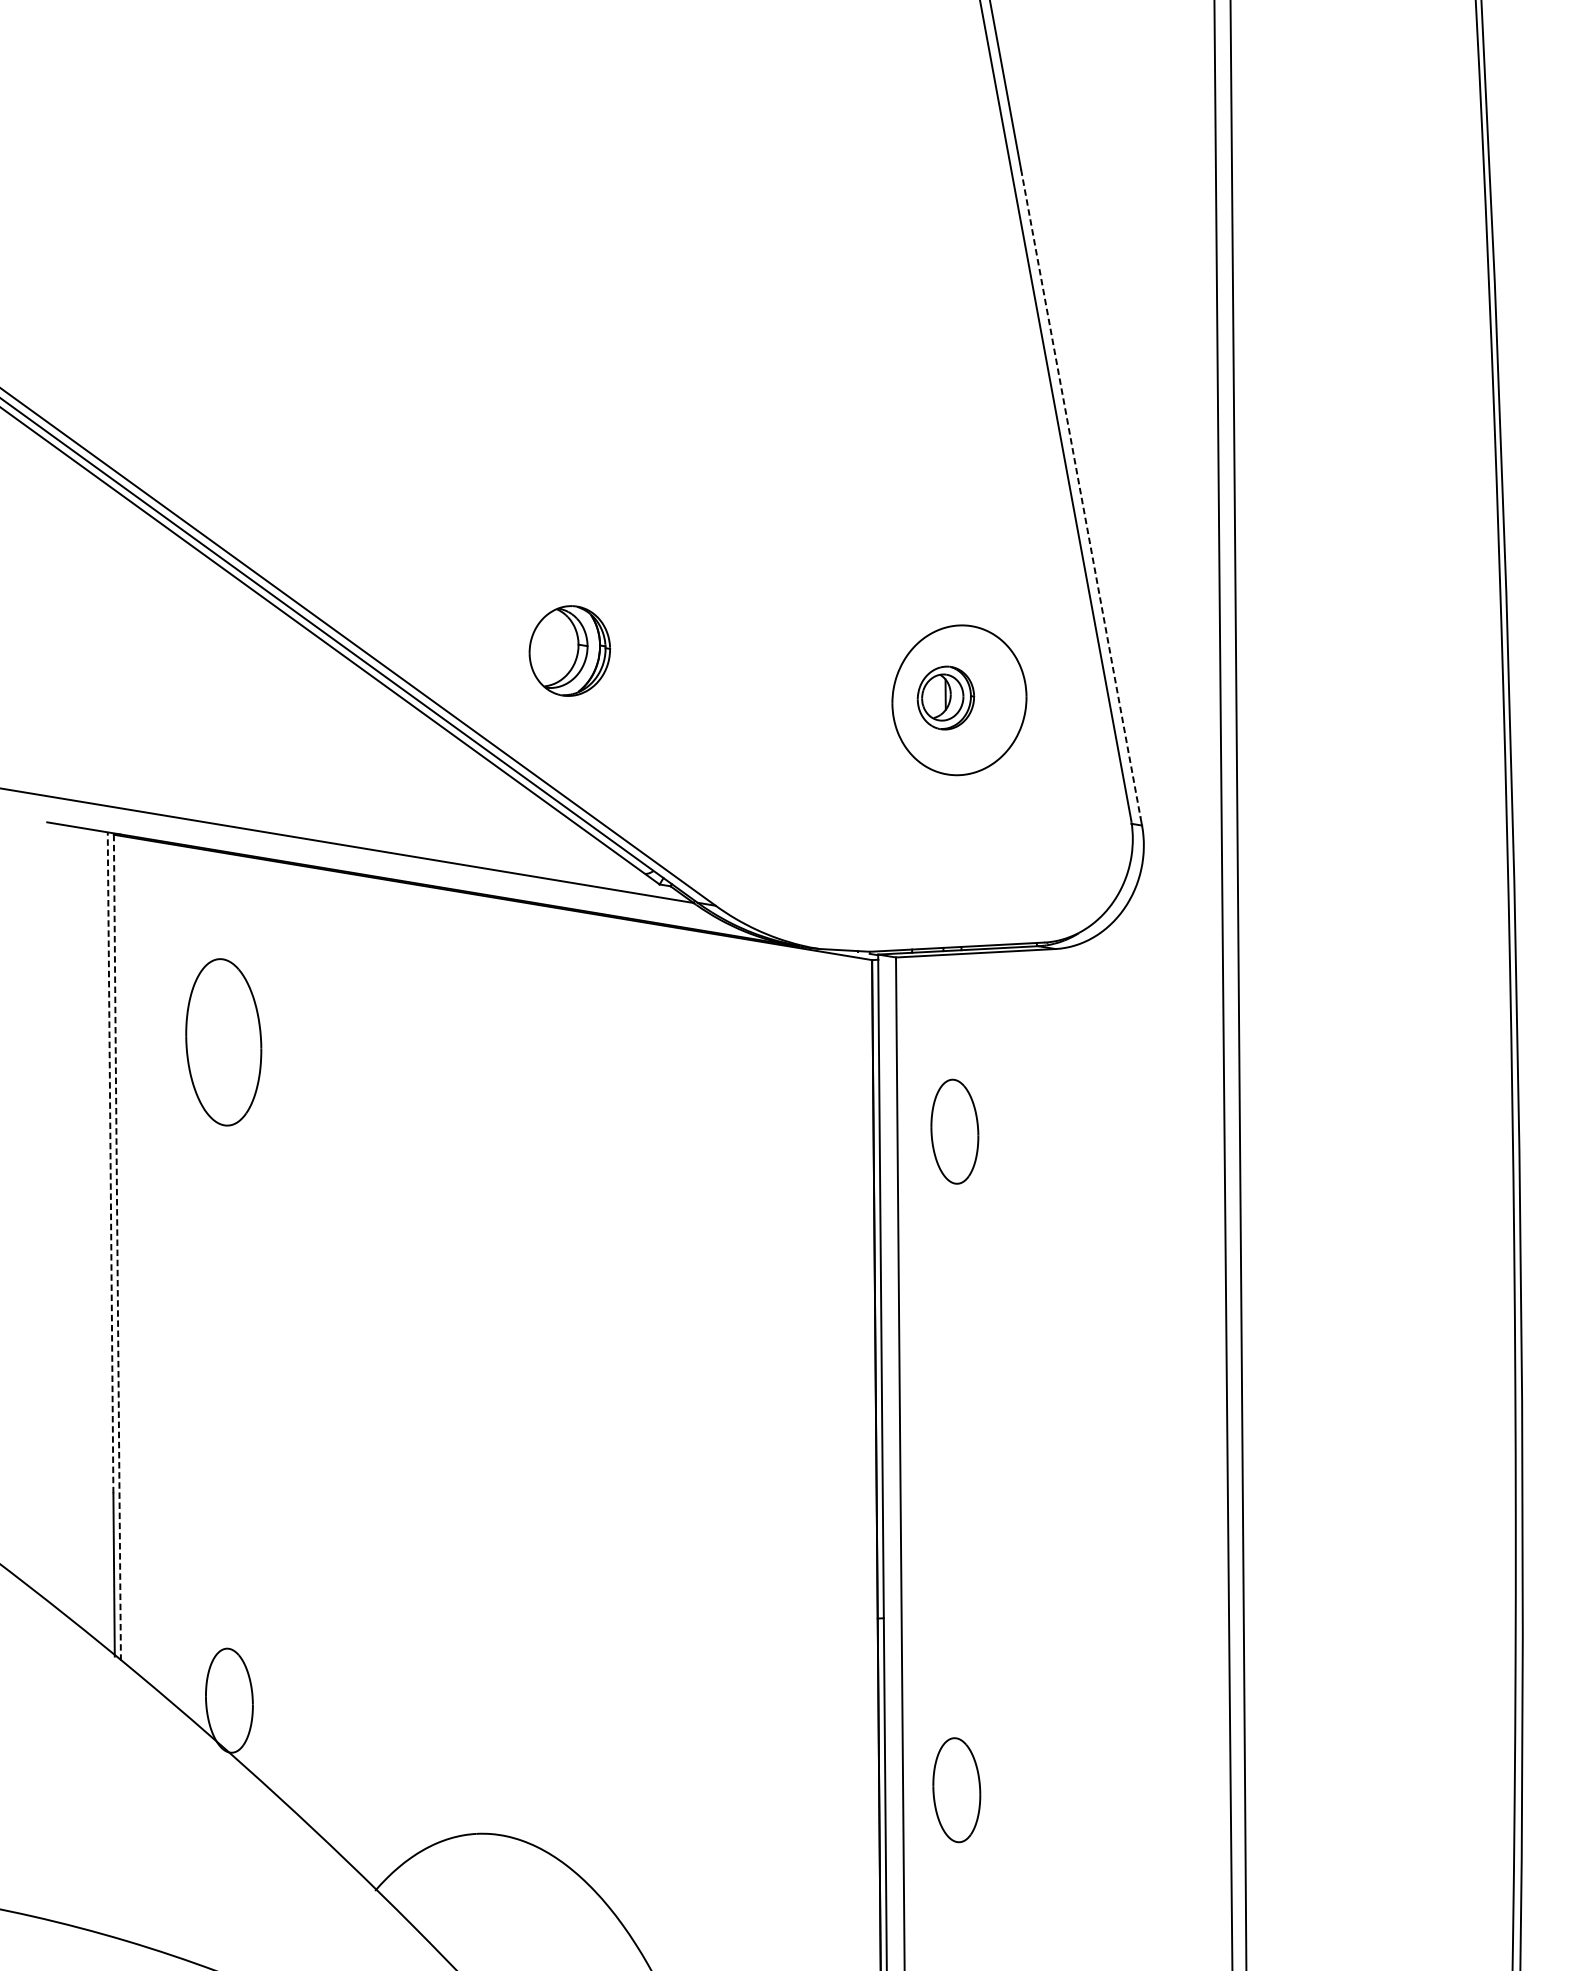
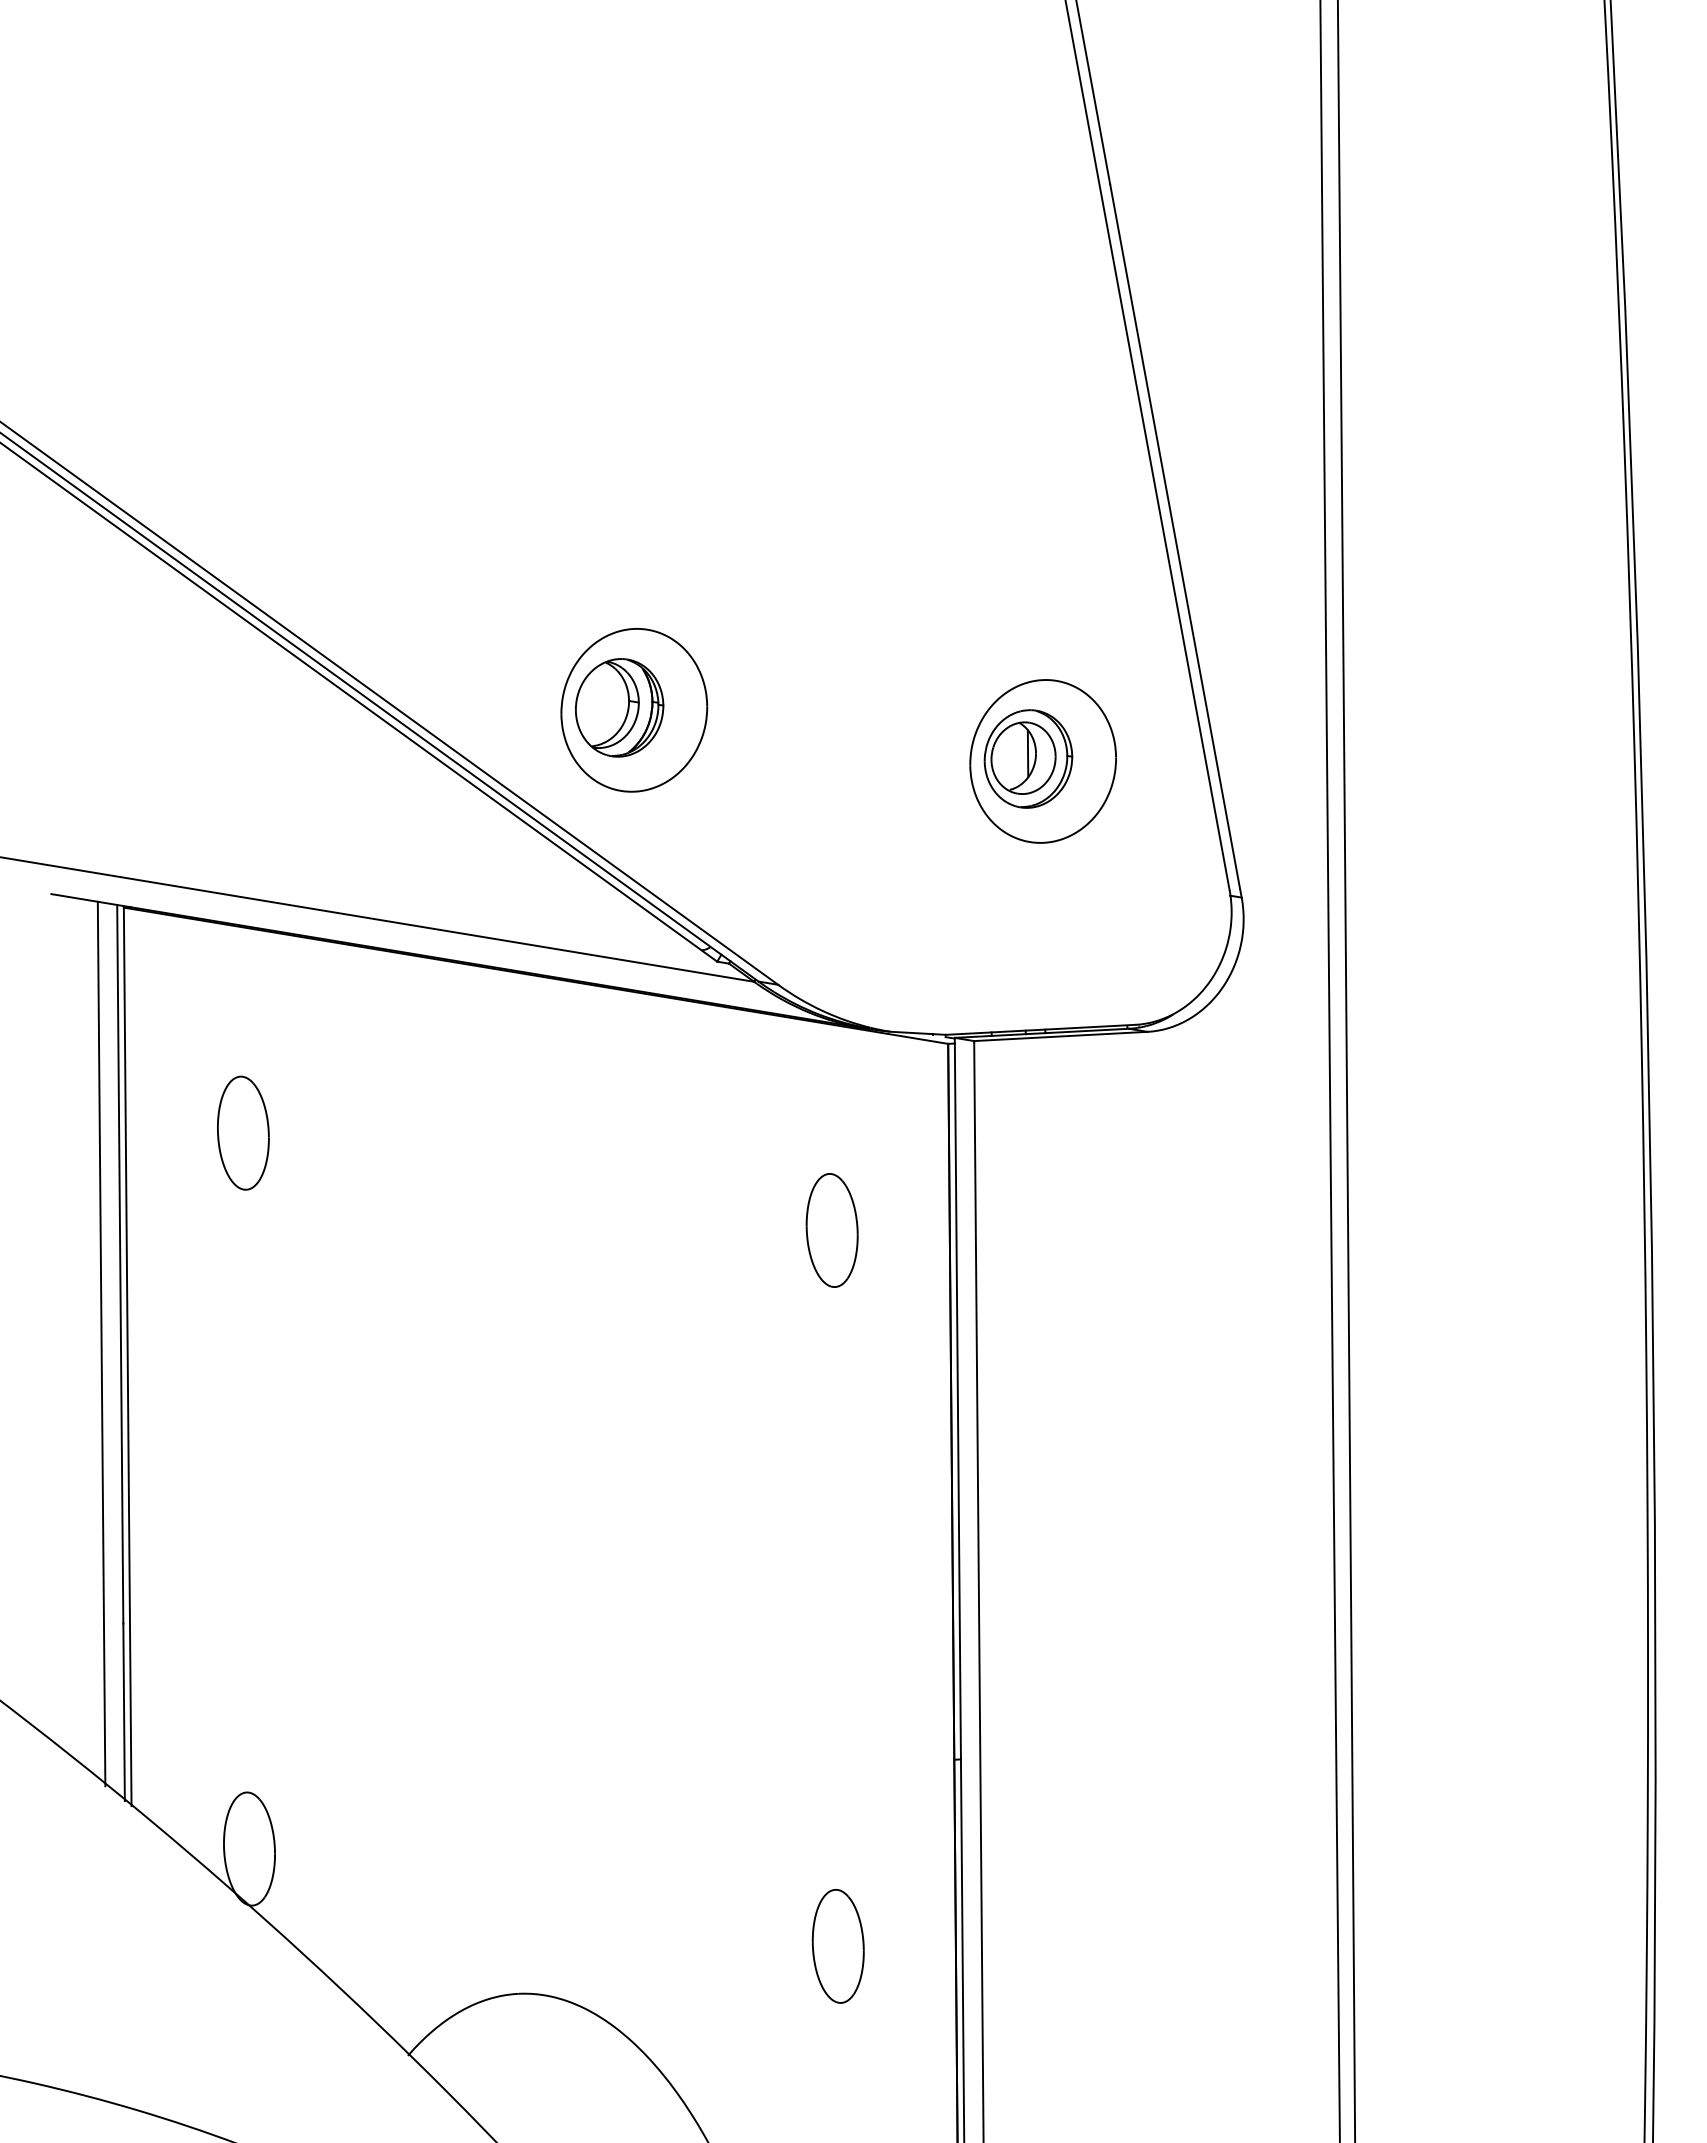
line: (1081, 494) -> (1175, 537), dashed -> solid
part: (583, 653) -> (634, 710), added
part: (945, 697) -> (1028, 758), size x1.43
part: (223, 1041) -> (243, 1132), size x0.62
part: (954, 1131) -> (831, 1230), moved
line: (110, 1162) -> (120, 1263), dashed -> solid
line: (93, 1235) -> (101, 1343), added
line: (117, 1248) -> (127, 1357), dashed -> solid
part: (956, 1789) -> (837, 1945), moved

